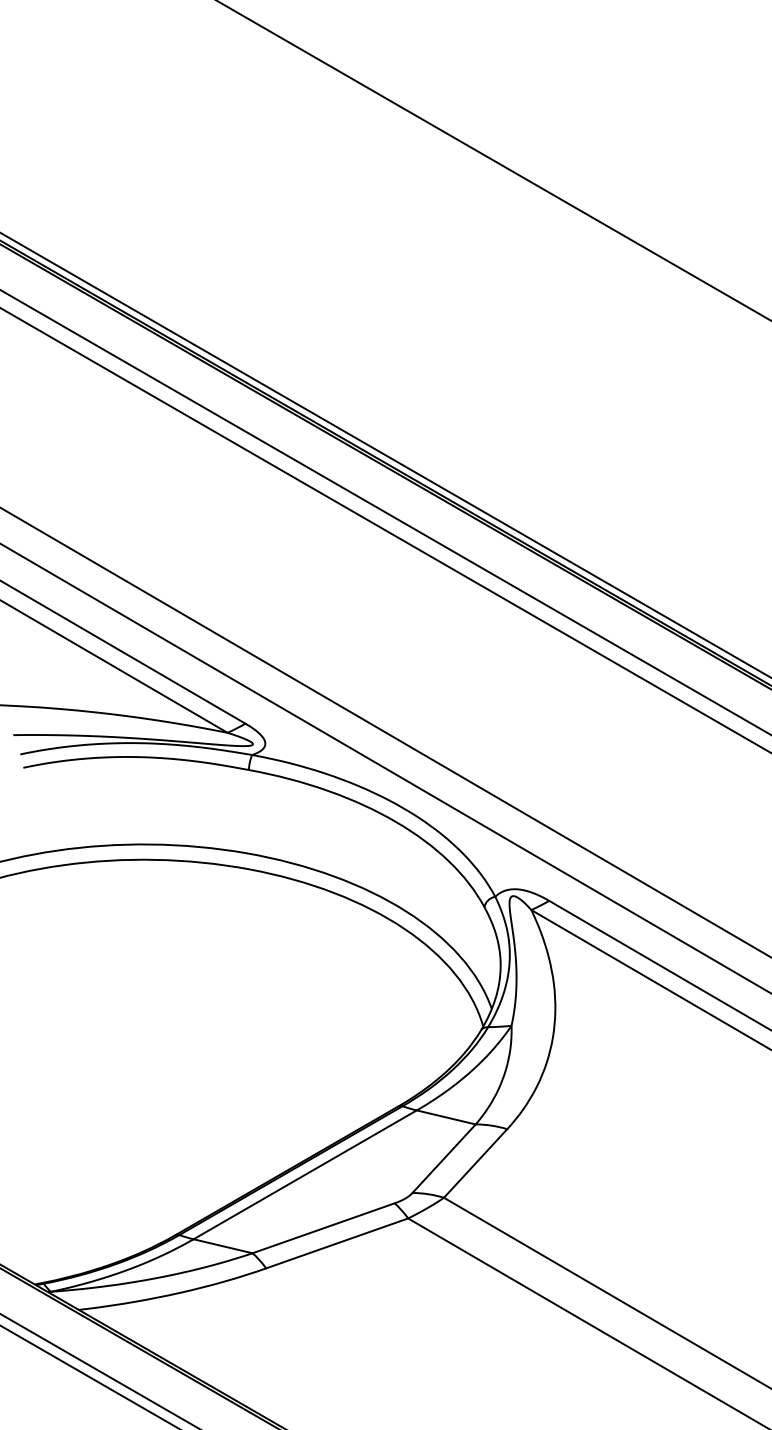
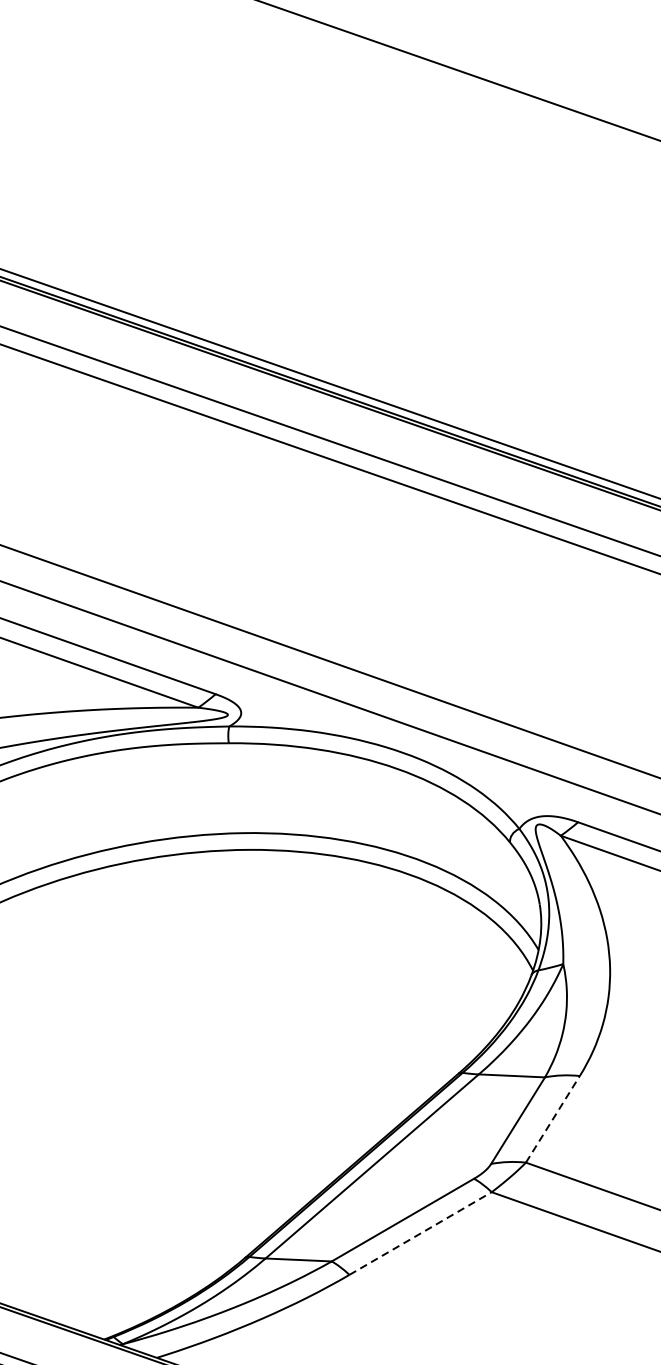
line: (475, 1163) -> (552, 1119), solid -> dashed
line: (337, 1243) -> (420, 1233), solid -> dashed

